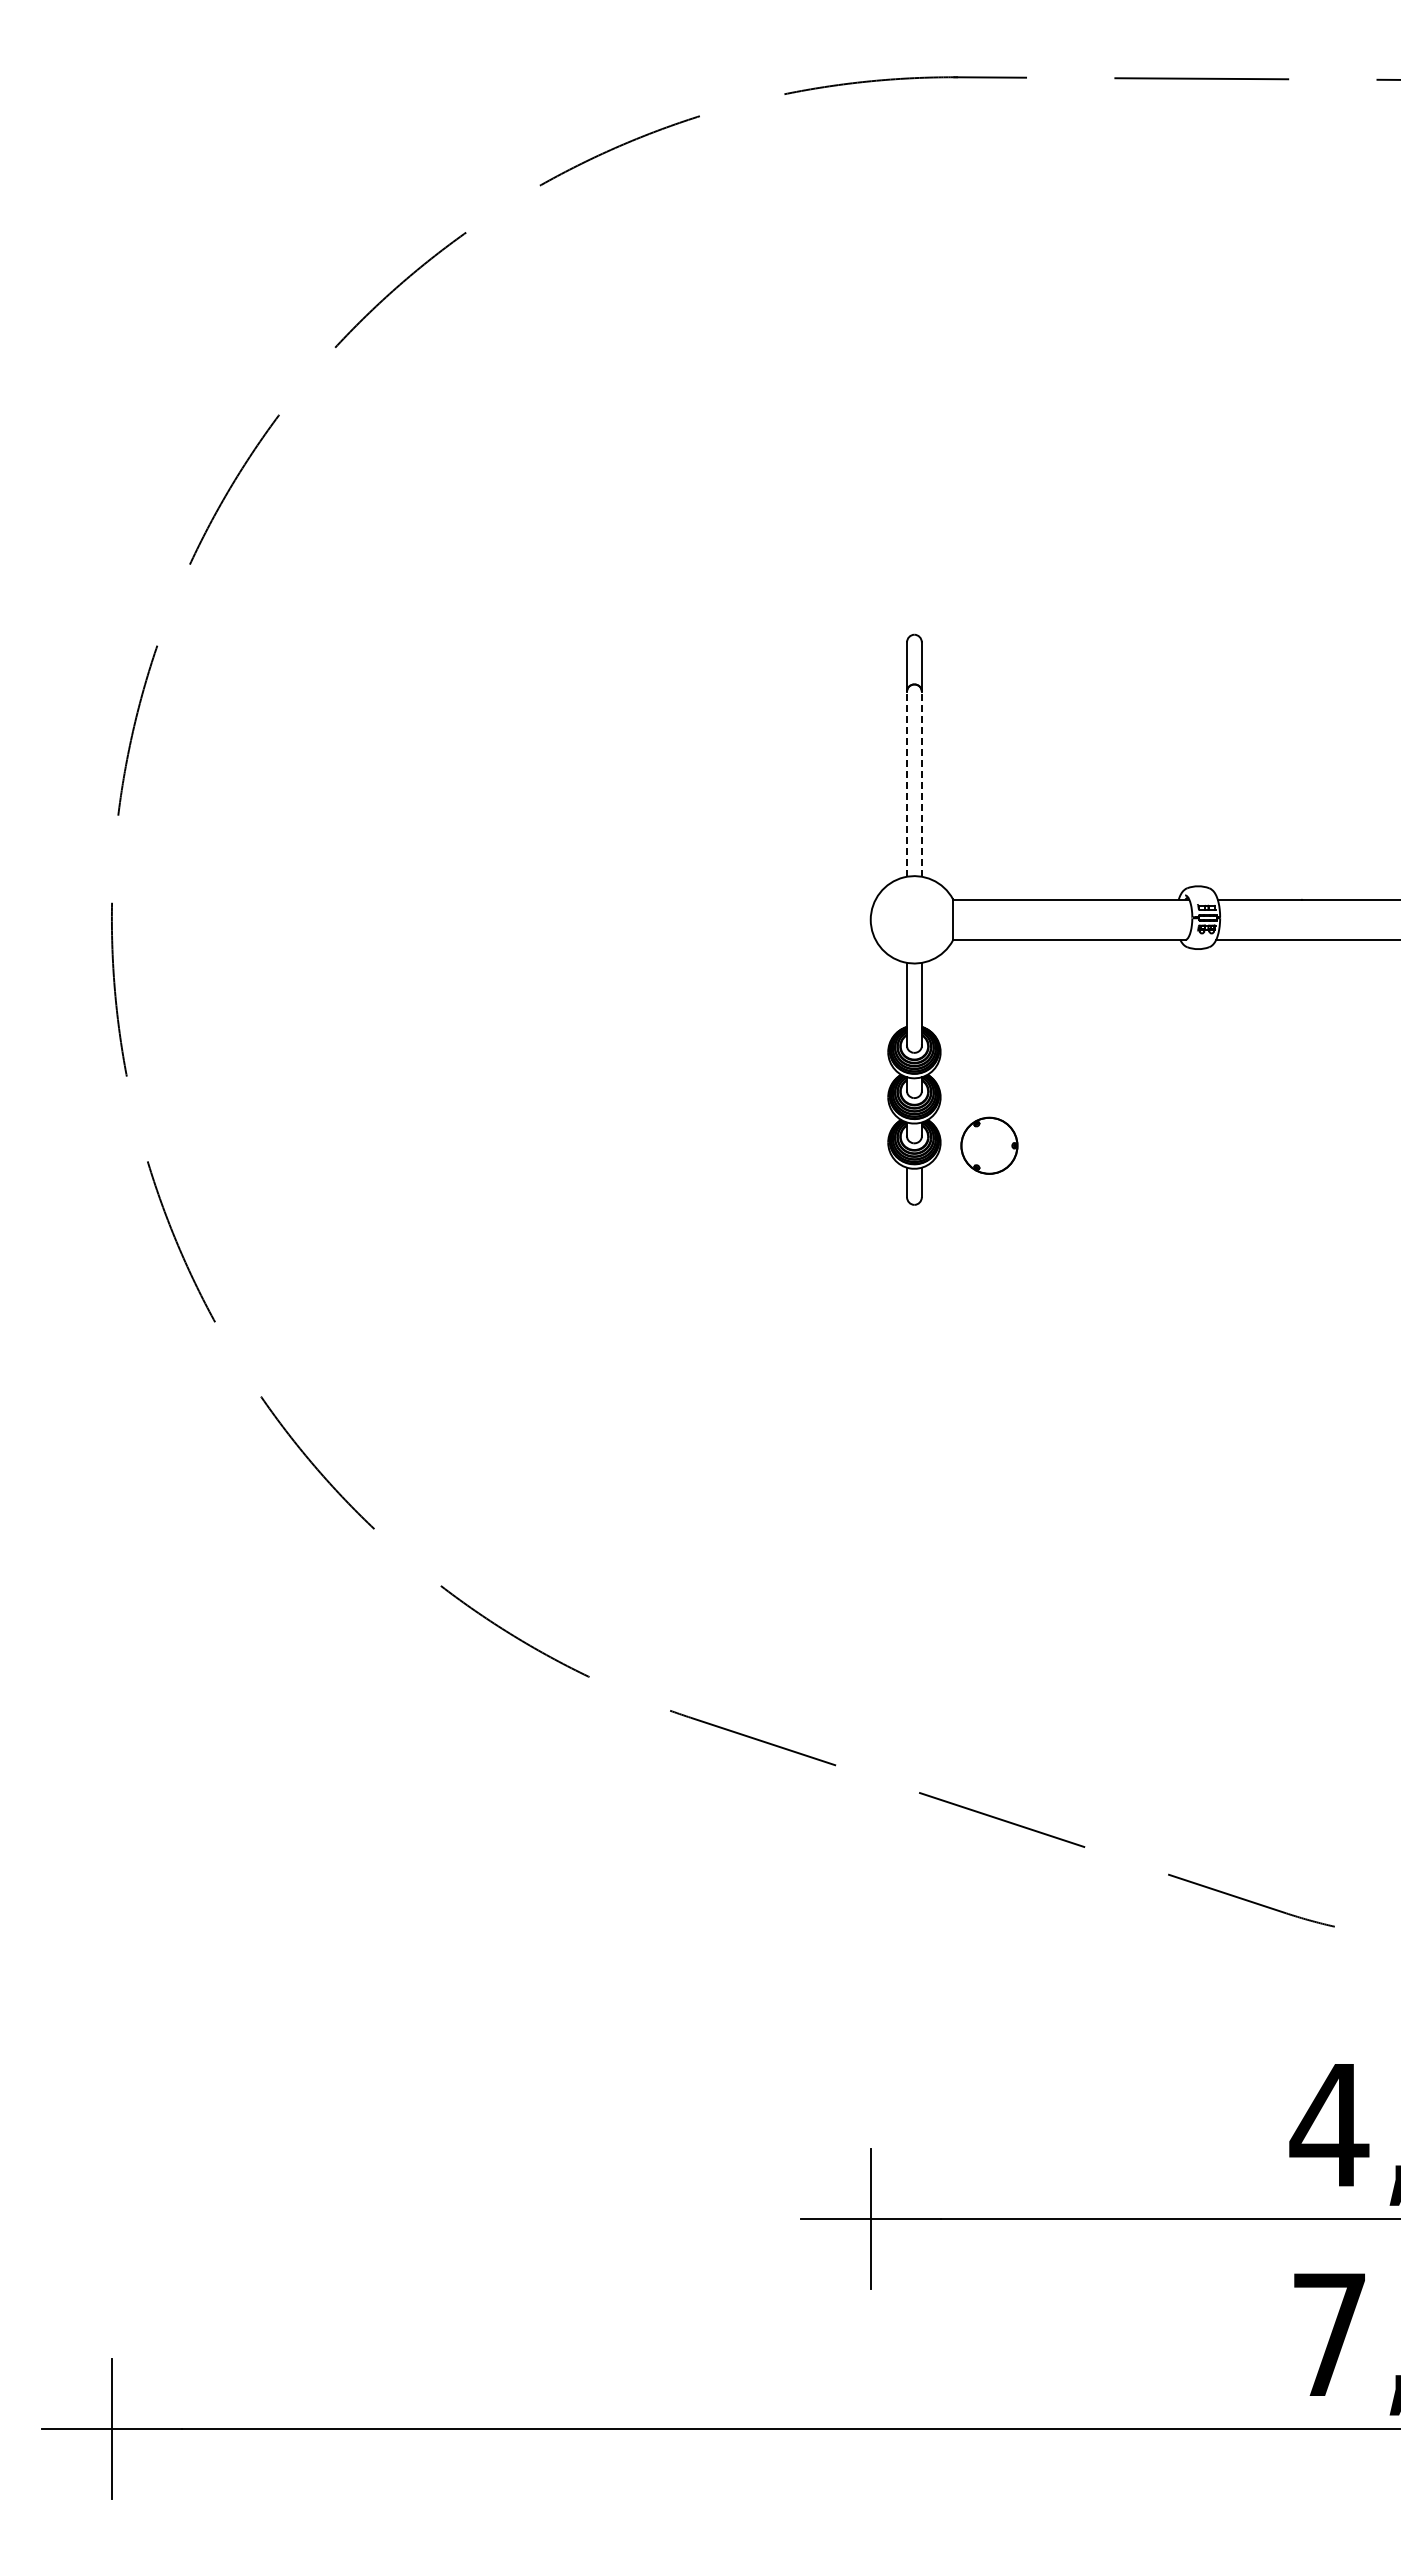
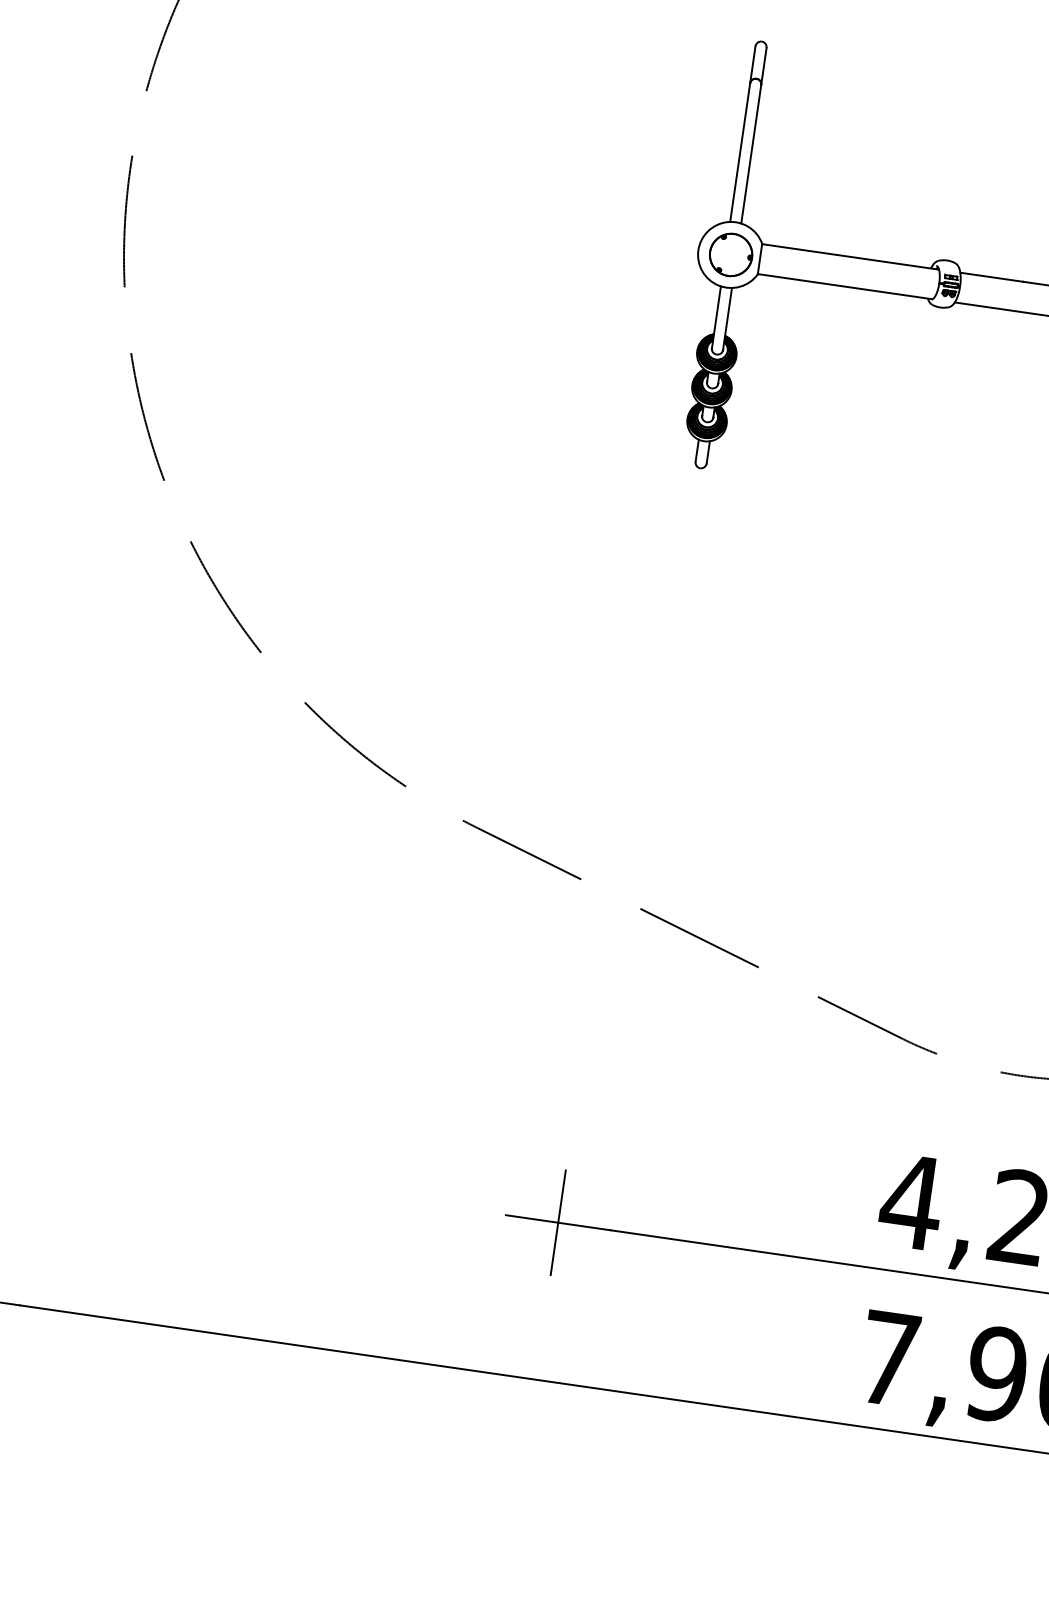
line: (907, 784) -> (740, 152), dashed -> solid
line: (921, 784) -> (750, 154), dashed -> solid
part: (989, 1145) -> (731, 254), moved

